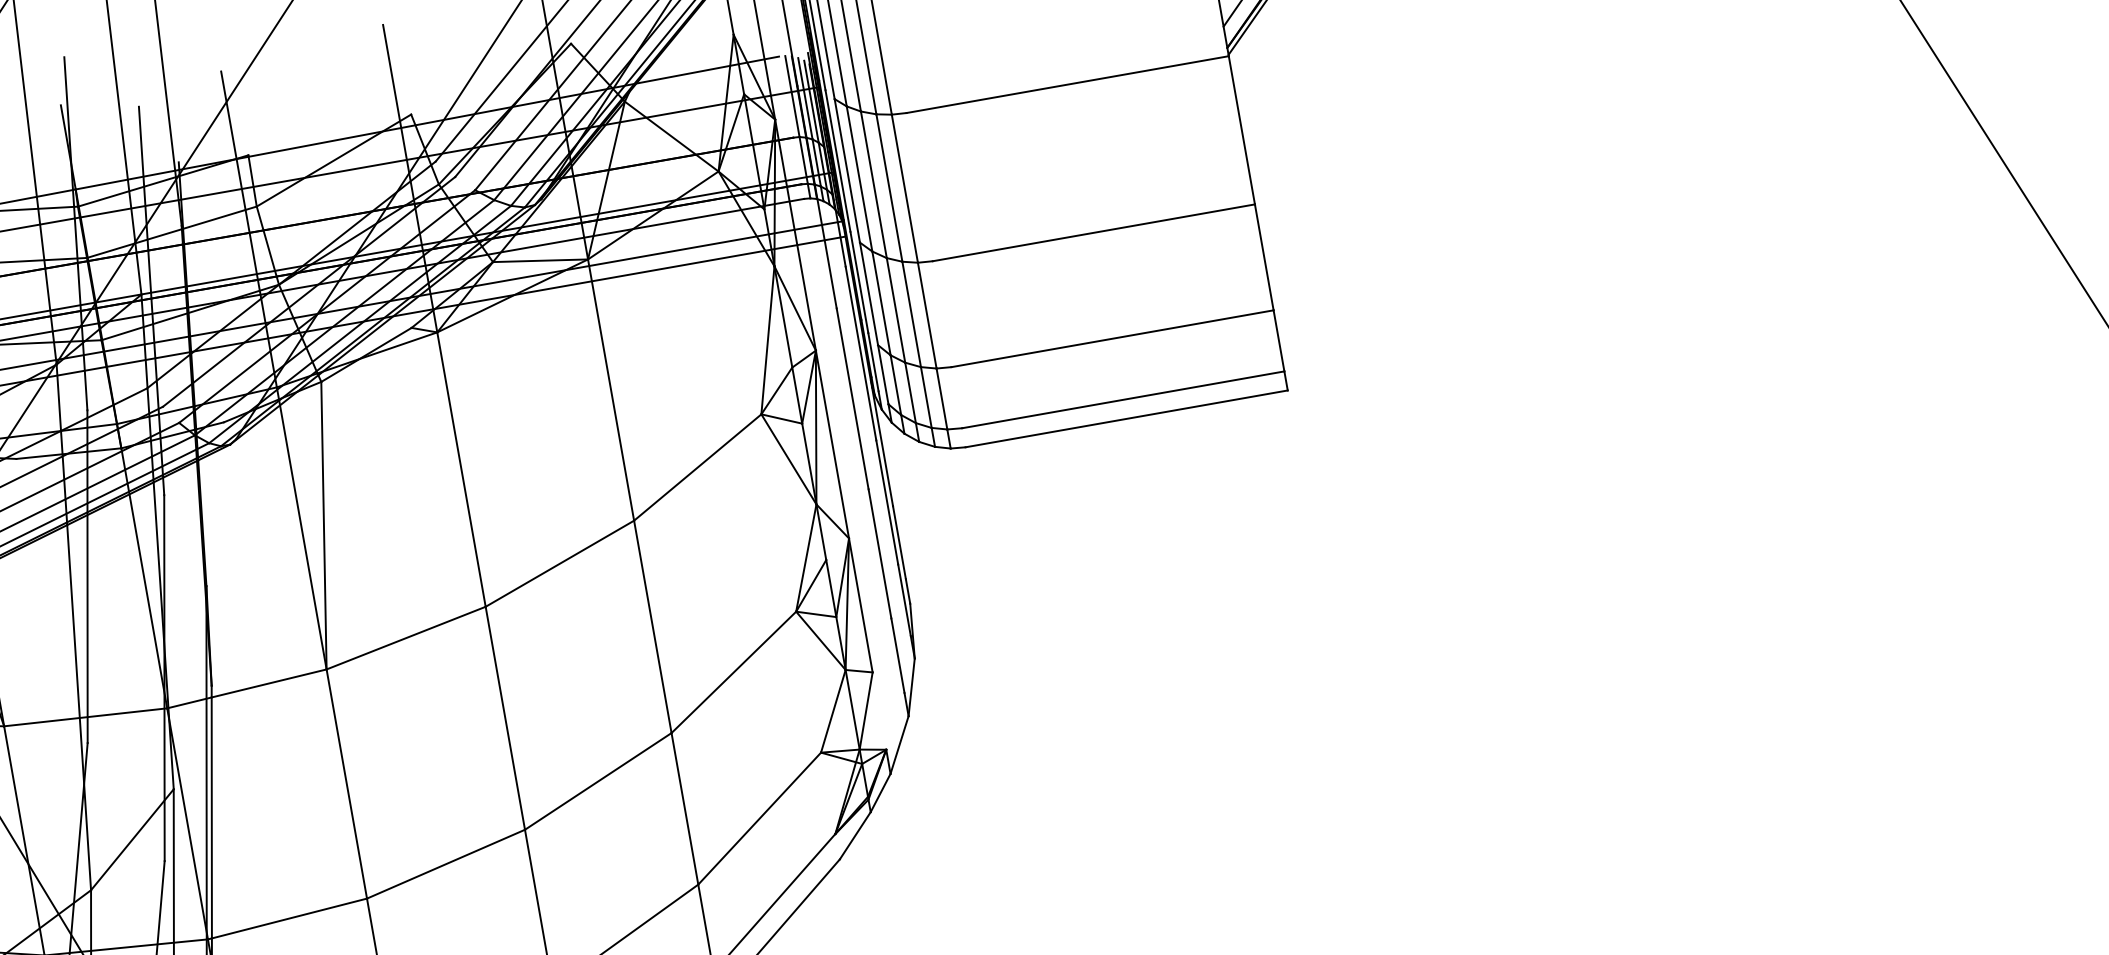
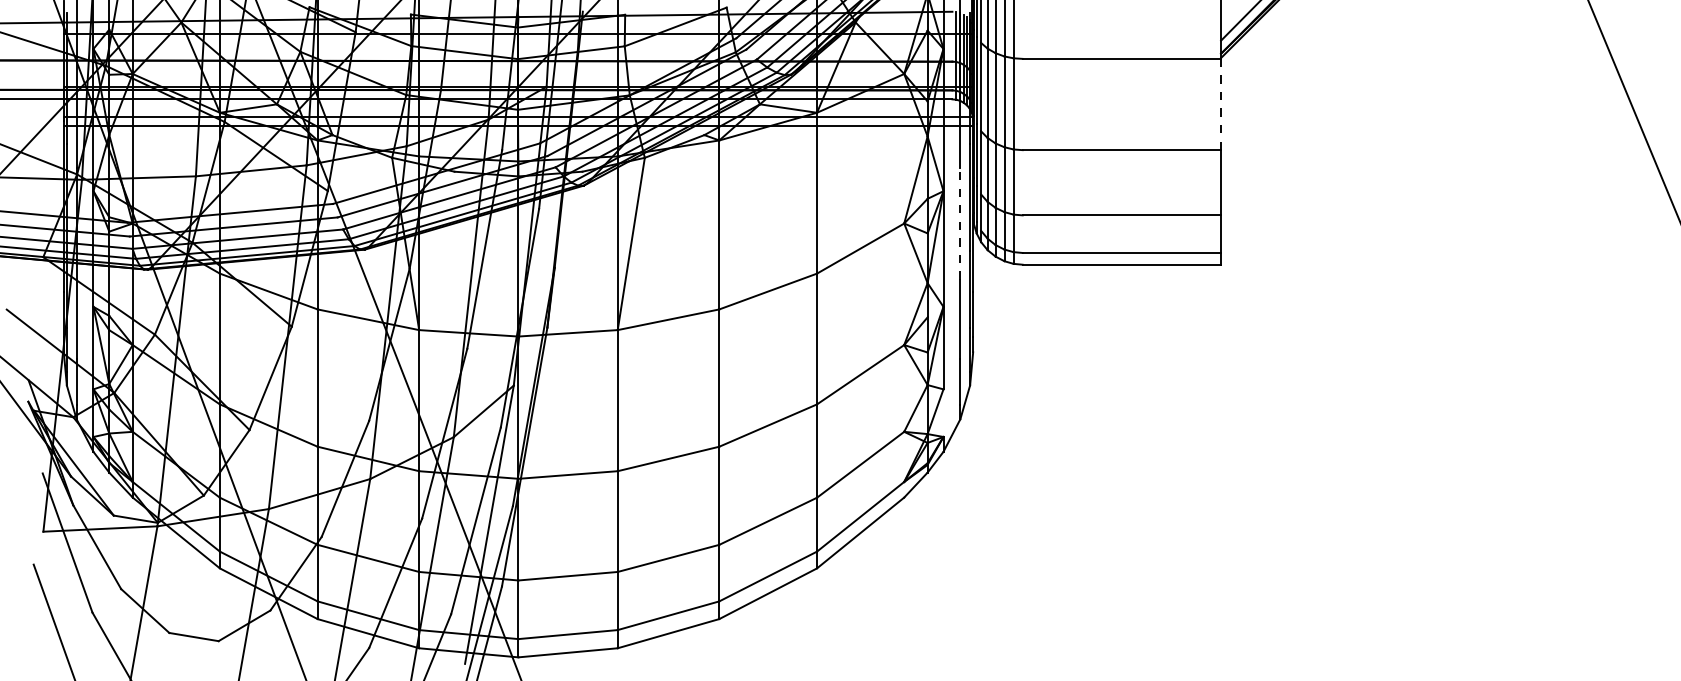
line: (1242, 130) -> (1221, 104), solid -> dashed
line: (852, 398) -> (960, 223), solid -> dashed

